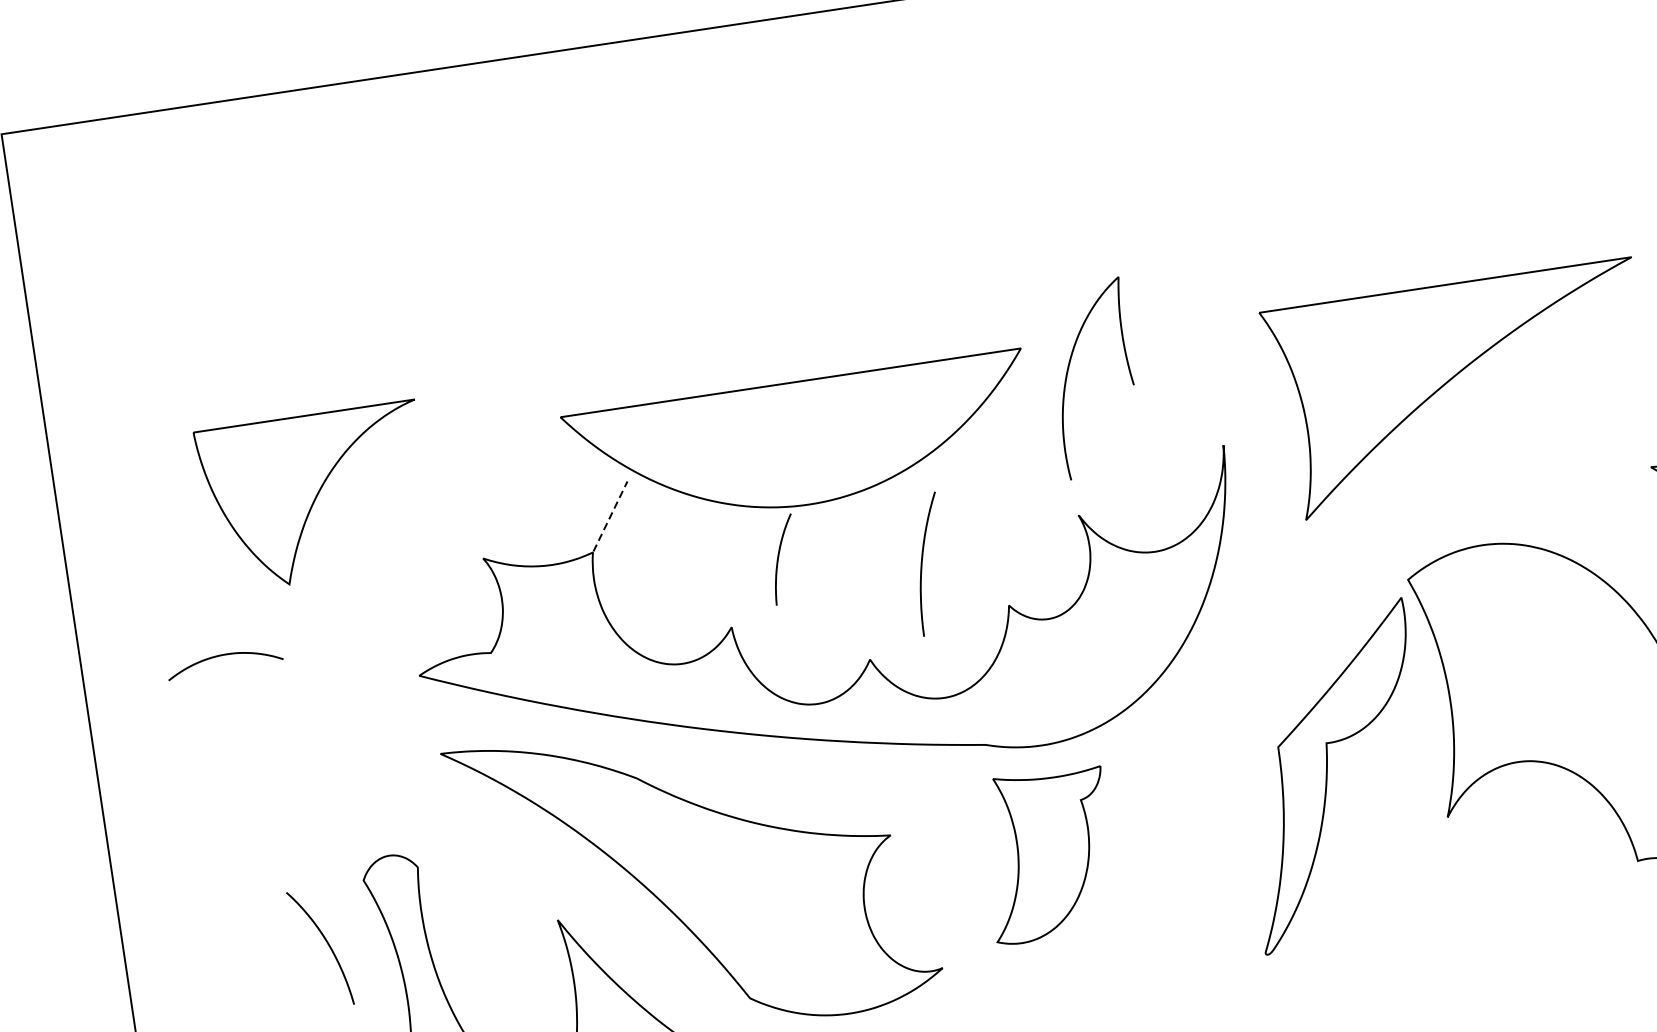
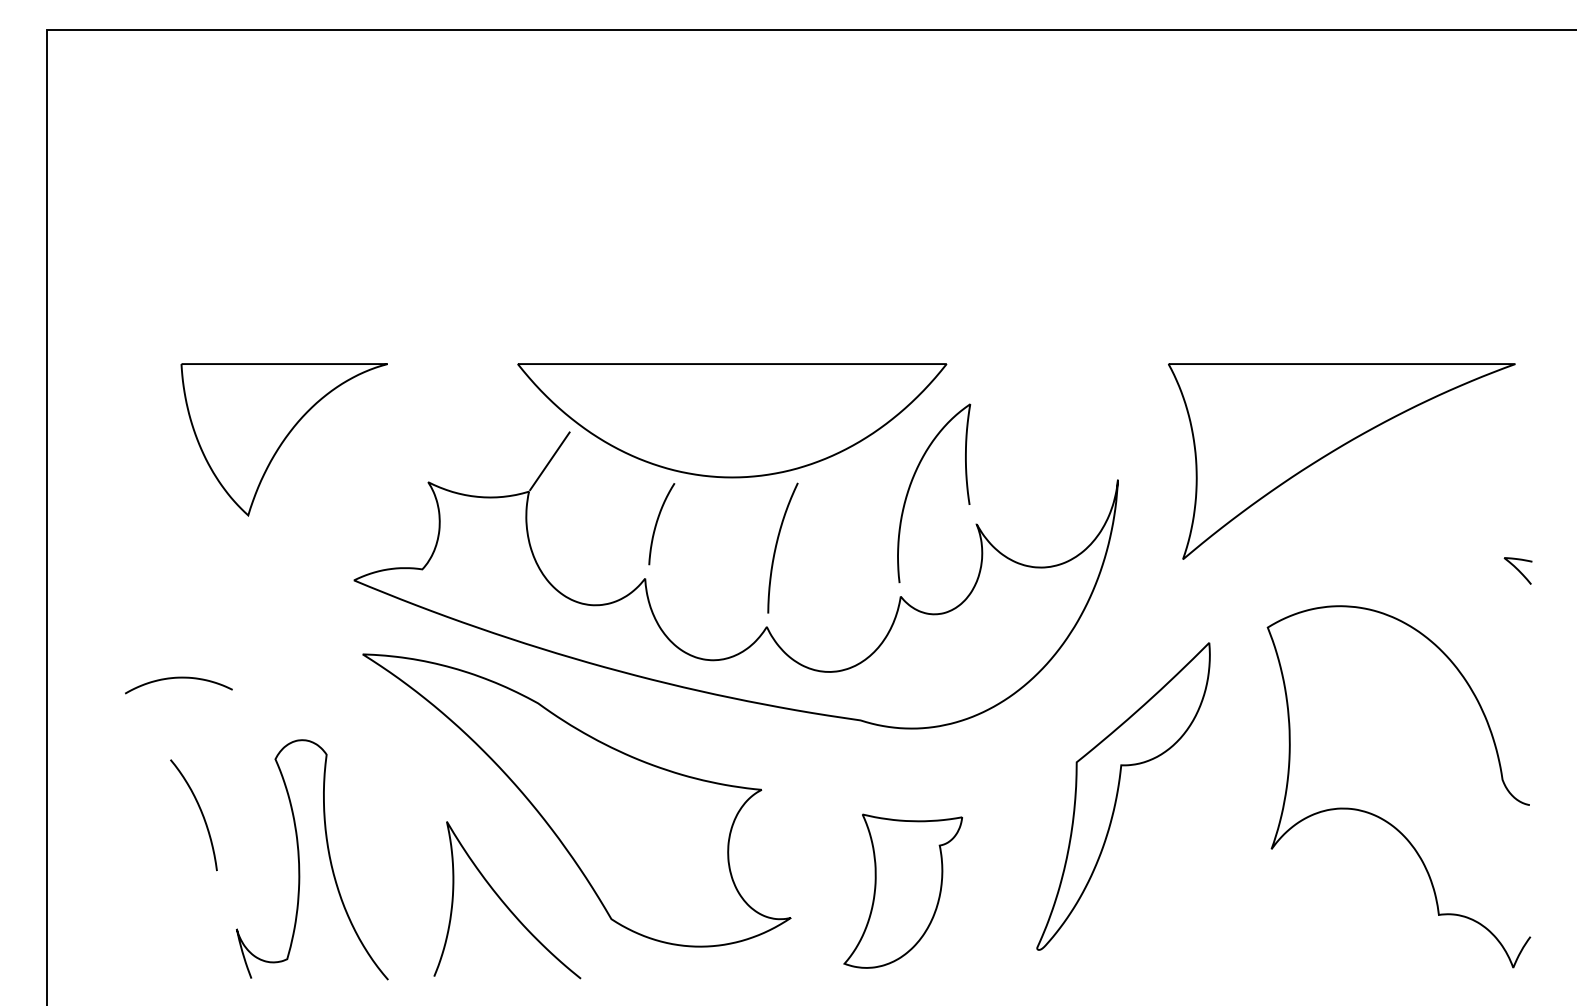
curve: (1068, 373) -> (911, 485), moved
part: (315, 497) -> (283, 439), moved
line: (610, 516) -> (549, 461), dashed -> solid
curve: (779, 560) -> (657, 524), moved
curve: (923, 562) -> (777, 545), moved
curve: (223, 655) -> (178, 678), moved
part: (1333, 776) -> (1123, 796), moved
part: (1048, 854) -> (902, 890), moved
curve: (327, 944) -> (200, 812), moved

